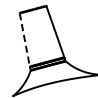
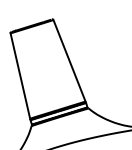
line: (24, 40) -> (19, 76), dashed -> solid

